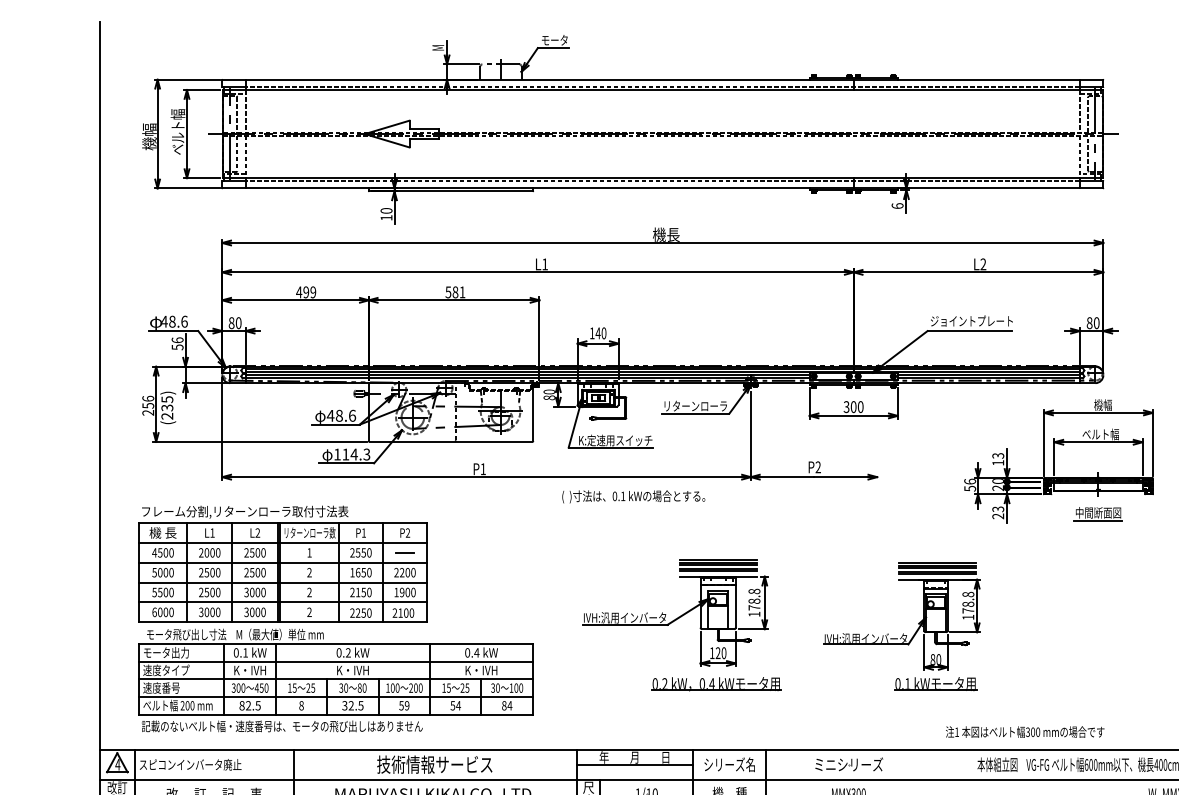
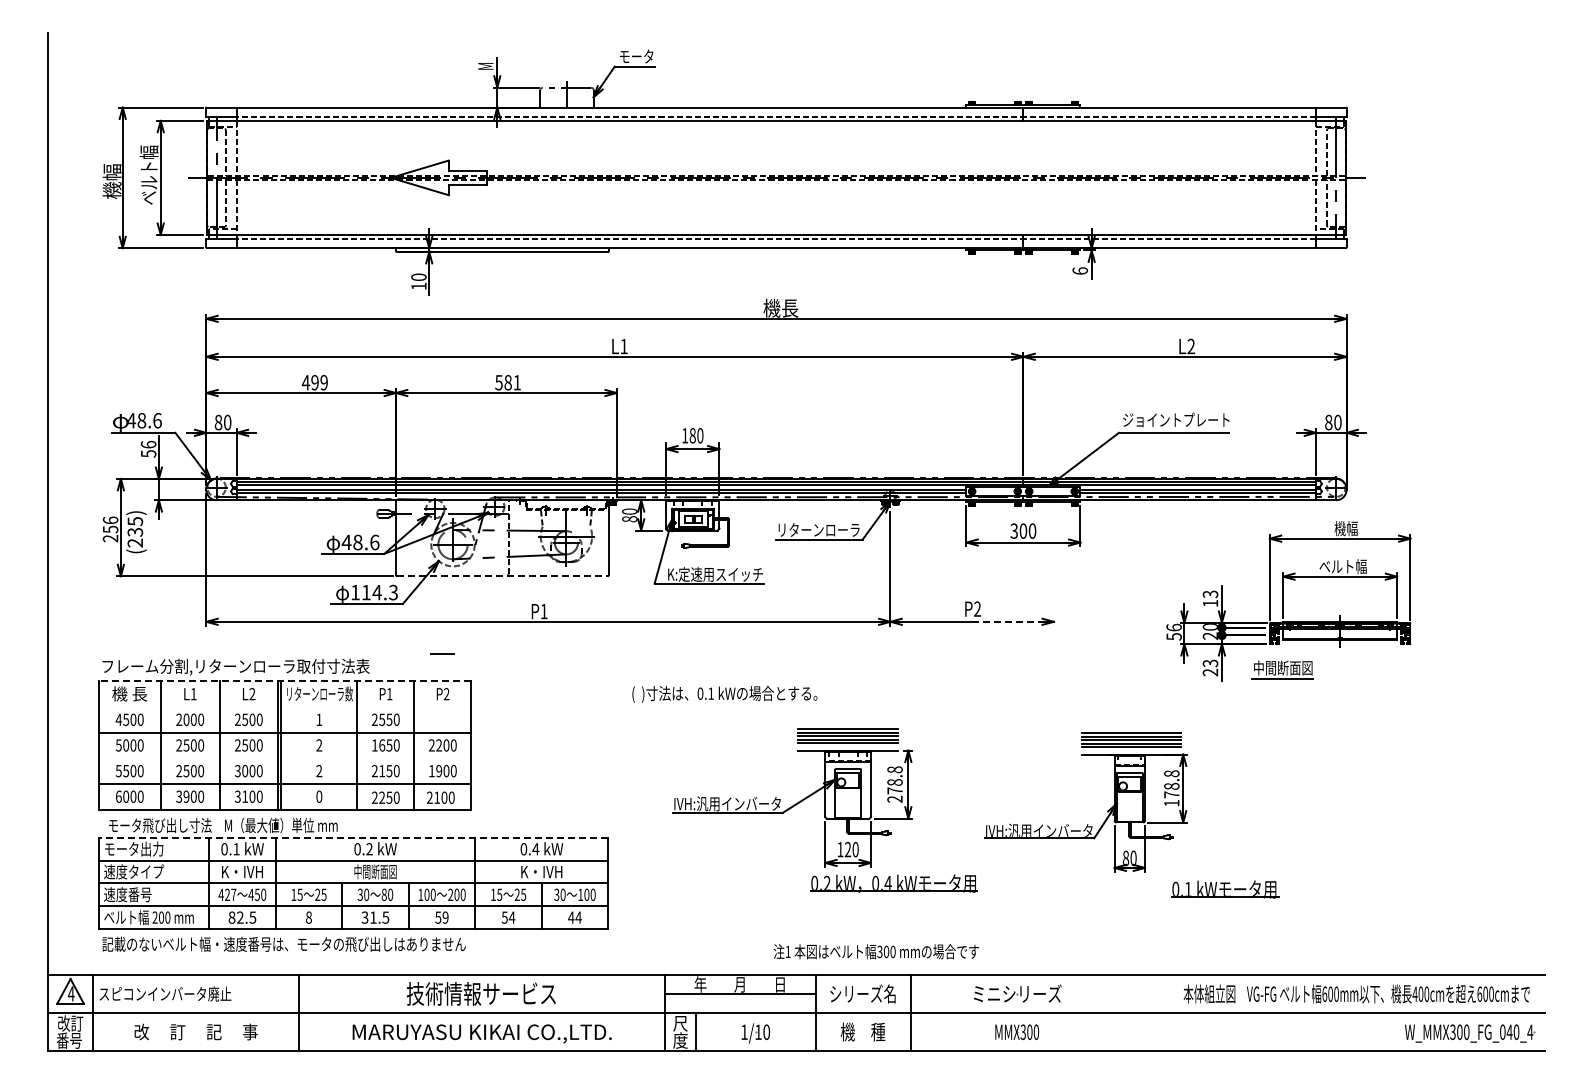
text: (597, 333) -> (692, 435), 140 -> 180
line: (451, 442) -> (502, 576), solid -> dashed
line: (846, 476) -> (1013, 621), solid -> dashed
text: (633, 496) -> (724, 694), moved
part: (1097, 513) -> (1282, 669), moved
line: (282, 523) -> (284, 681), solid -> dashed
line: (282, 543) -> (284, 707), removed
line: (404, 552) -> (442, 653), moved
line: (282, 582) -> (284, 758), removed
text: (206, 612) -> (186, 796), 3000 -> 3900
text: (252, 612) -> (245, 796), 3000 -> 3100
text: (309, 612) -> (319, 796), 2 -> 0
text: (754, 614) -> (894, 799), 178.8 -> 278.8
line: (335, 643) -> (353, 837), solid -> dashed
text: (352, 670) -> (375, 871), K・IVH -> 中間断面図
part: (716, 684) -> (893, 883), moved
part: (936, 684) -> (1225, 889), moved
text: (238, 687) -> (227, 894), 300 -> 427
text: (351, 705) -> (373, 917), 32.5 -> 31.5
text: (504, 705) -> (571, 917), 84 -> 44
text: (1024, 731) -> (875, 951), moved

